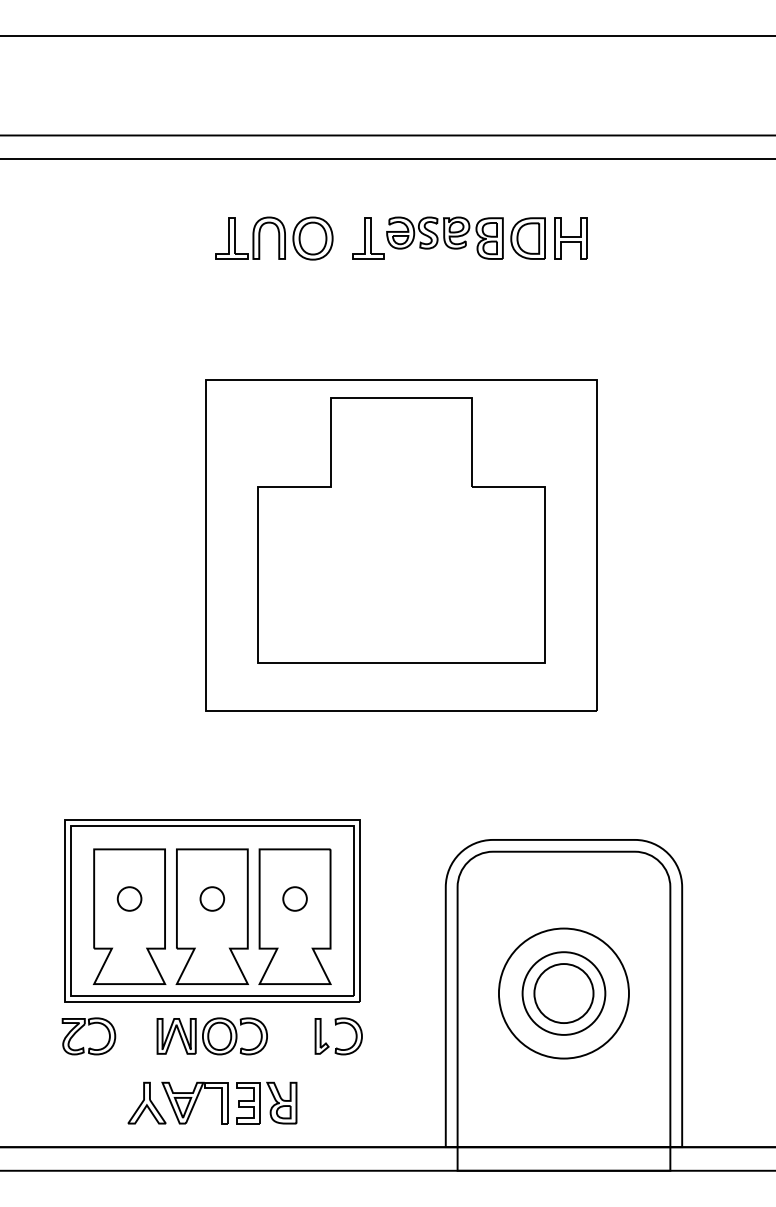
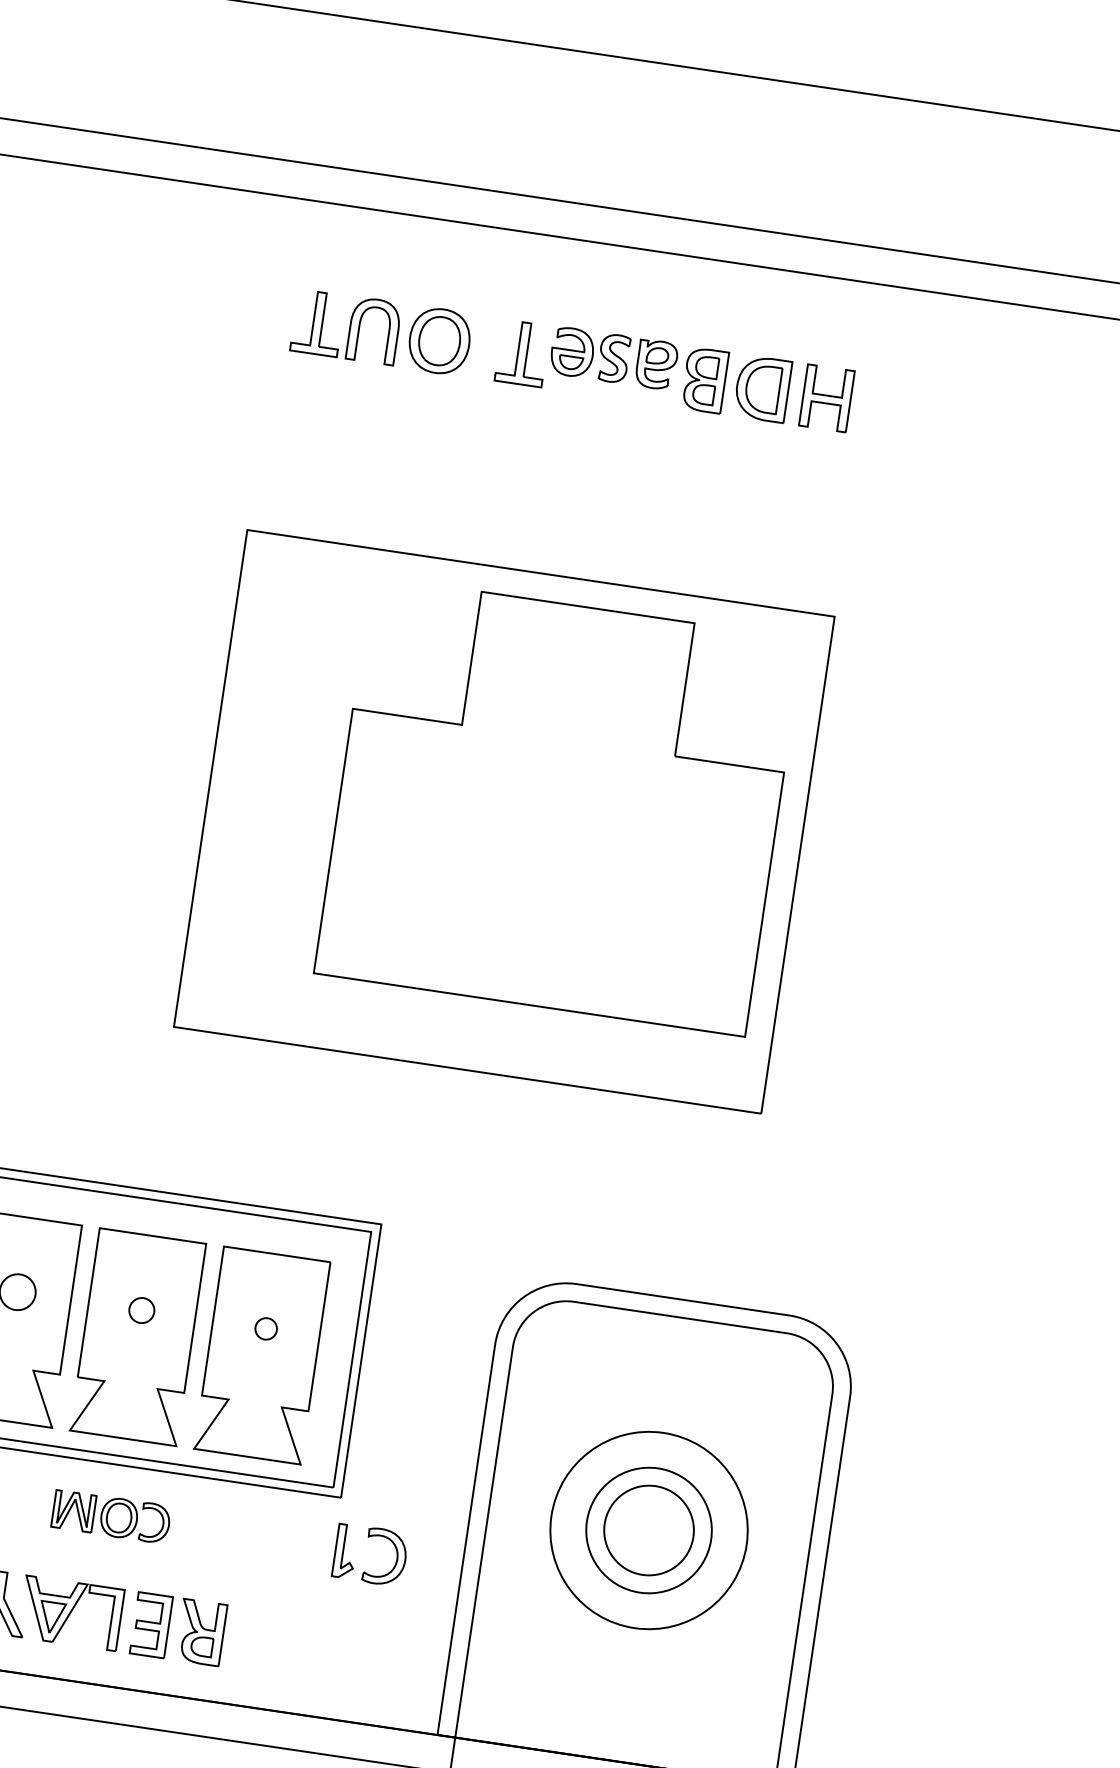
part: (401, 530) -> (558, 806), moved
part: (211, 898) -> (140, 1309), size x0.7
part: (294, 898) -> (265, 1328), size x0.6
part: (211, 1036) -> (110, 1516), size x0.7
part: (337, 1047) -> (366, 1571), moved

